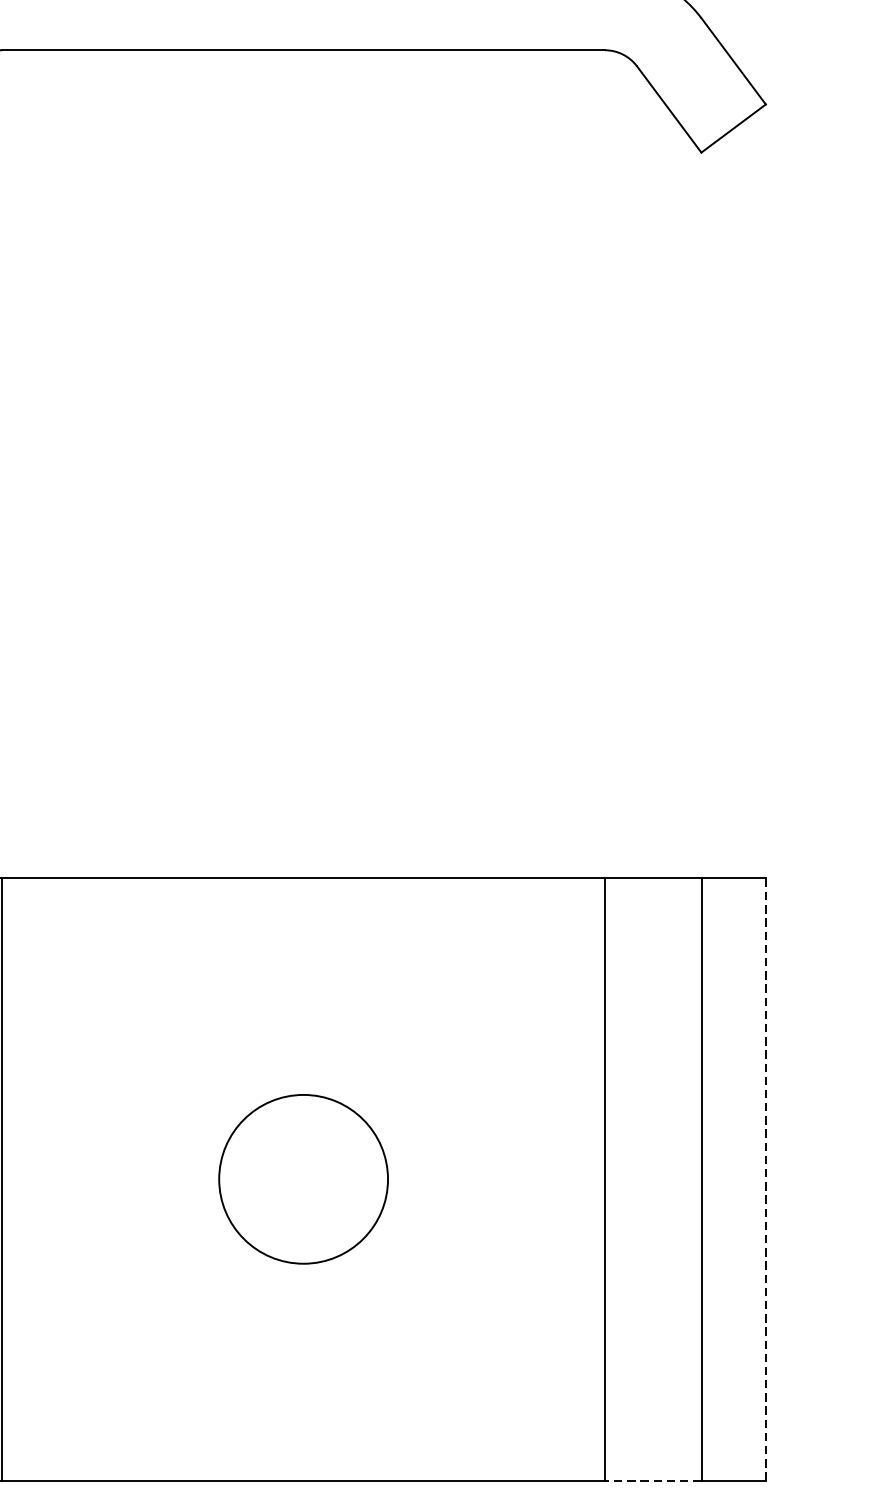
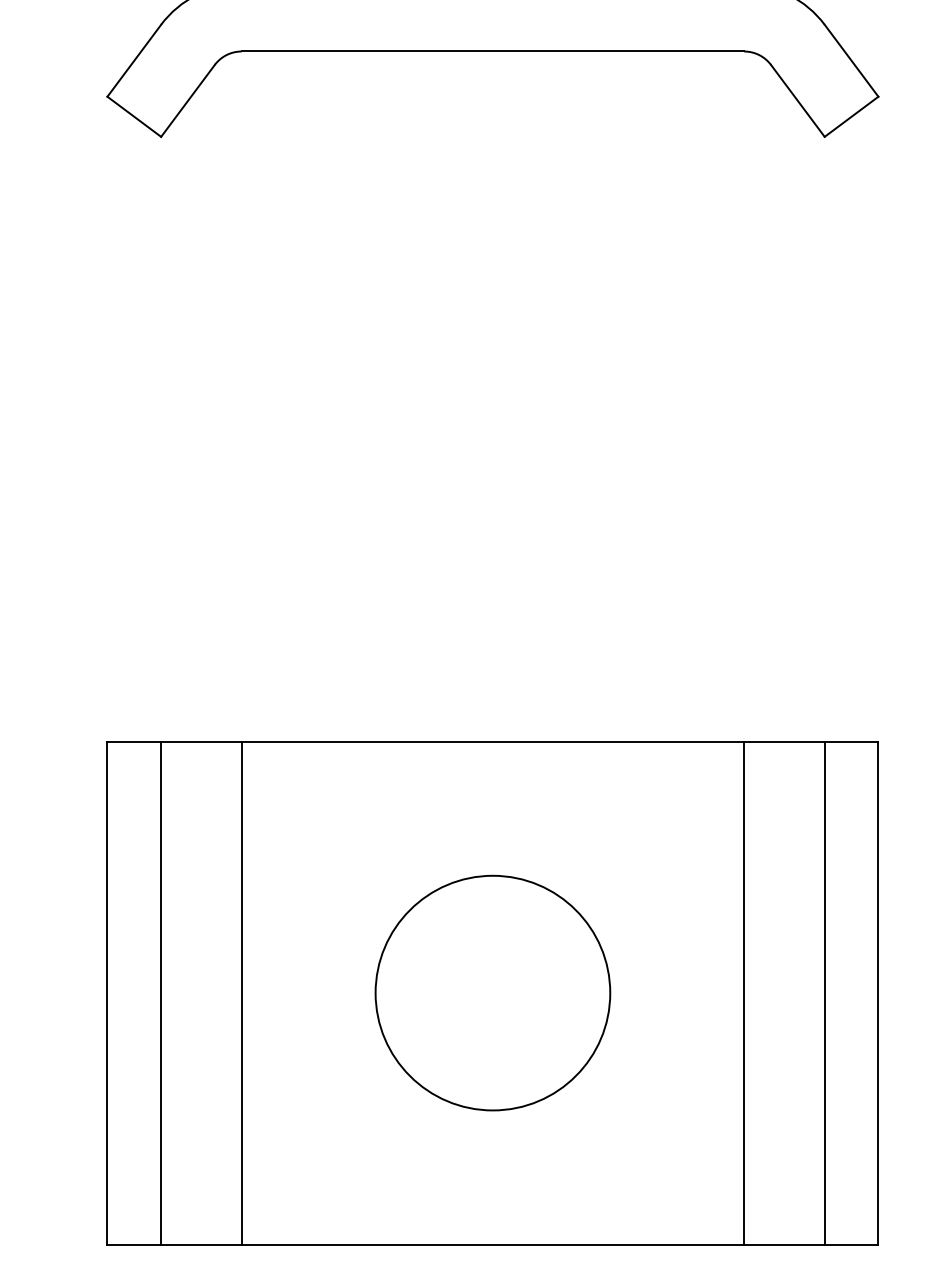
circle: (303, 1178) -> (492, 992), size x1.67
line: (765, 1178) -> (878, 992), dashed -> solid
line: (652, 1480) -> (783, 1244), dashed -> solid

